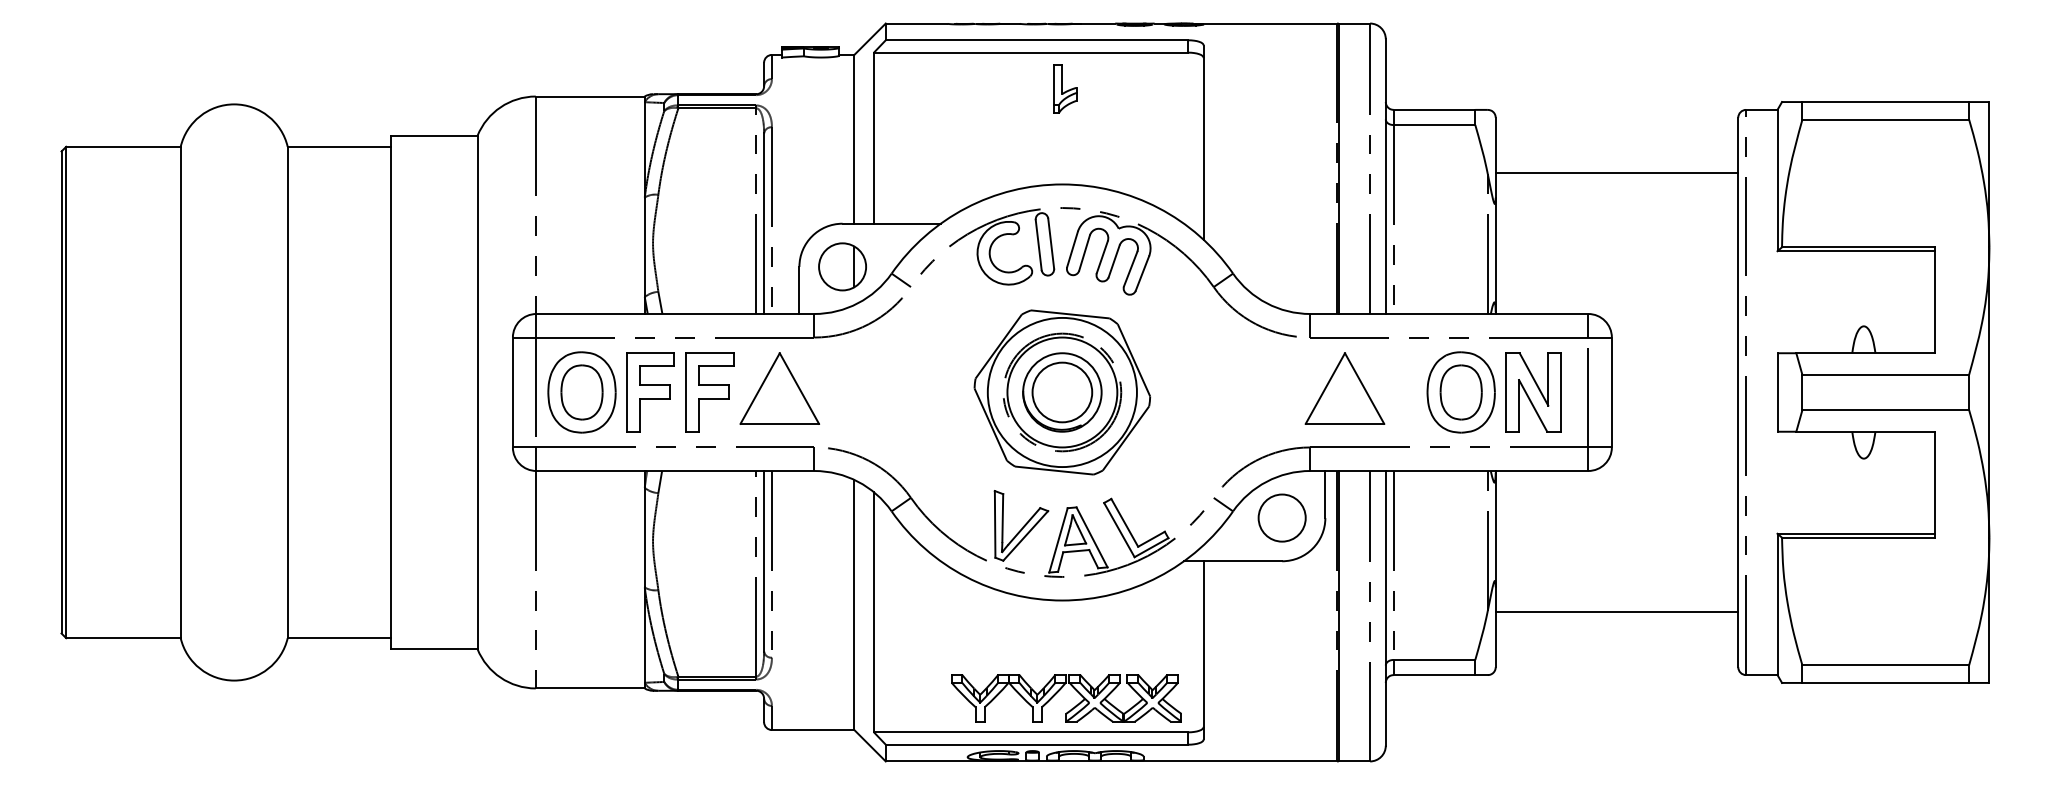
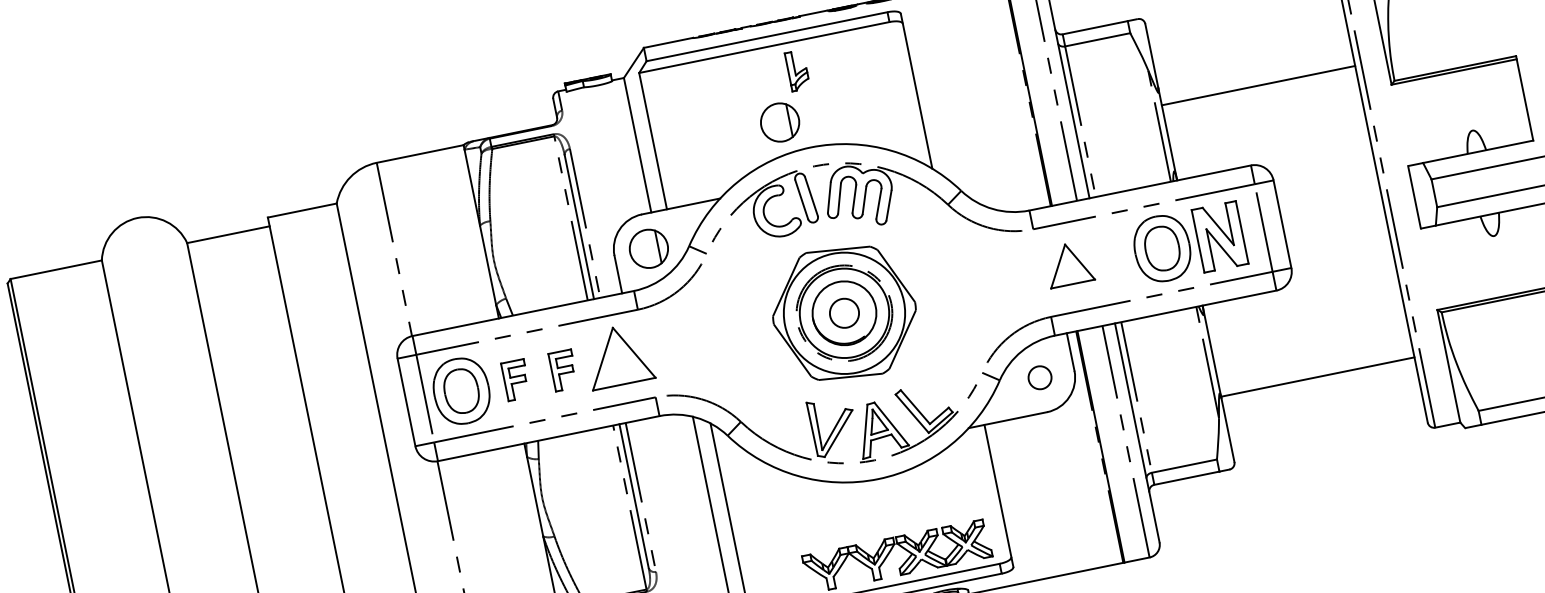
part: (1031, 146) -> (779, 122), added
line: (1616, 172) -> (1258, 85), moved
part: (1344, 388) -> (1068, 264), size x0.7
part: (650, 392) -> (516, 380), size x0.6
part: (709, 392) -> (563, 370), size x0.6
circle: (1062, 392) -> (844, 313), size x0.6
circle: (1281, 517) -> (1039, 377), size x0.6
line: (1616, 612) -> (1317, 377), moved

